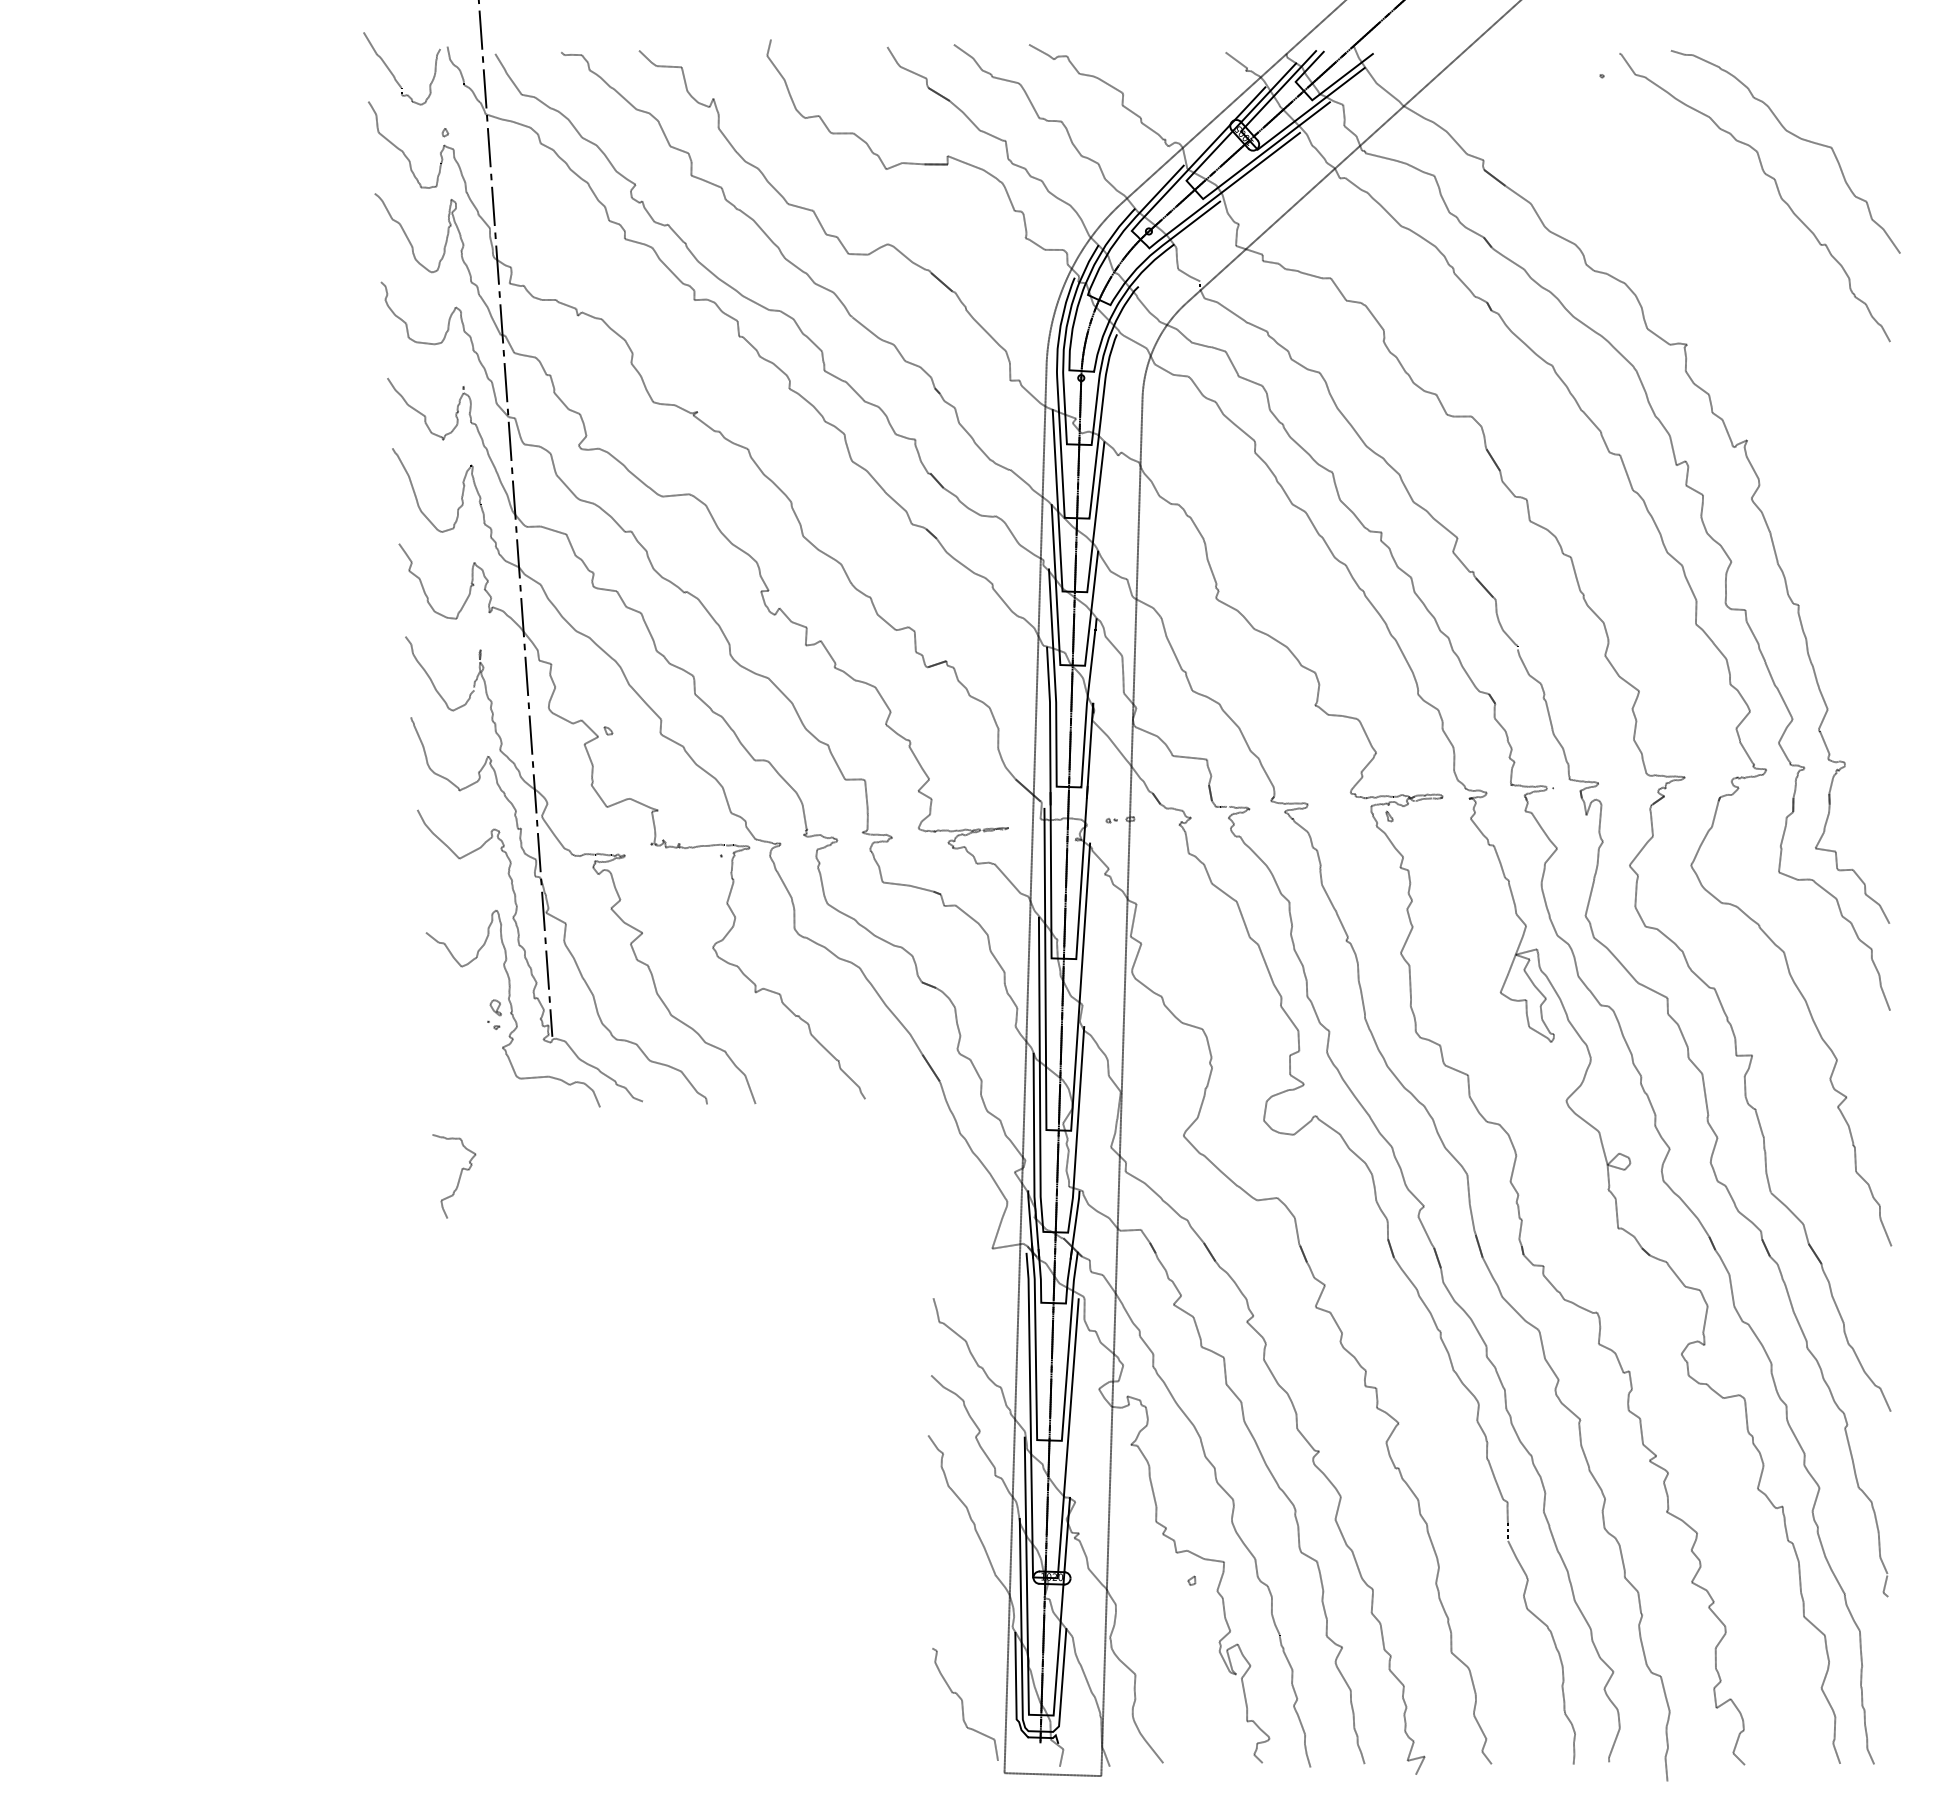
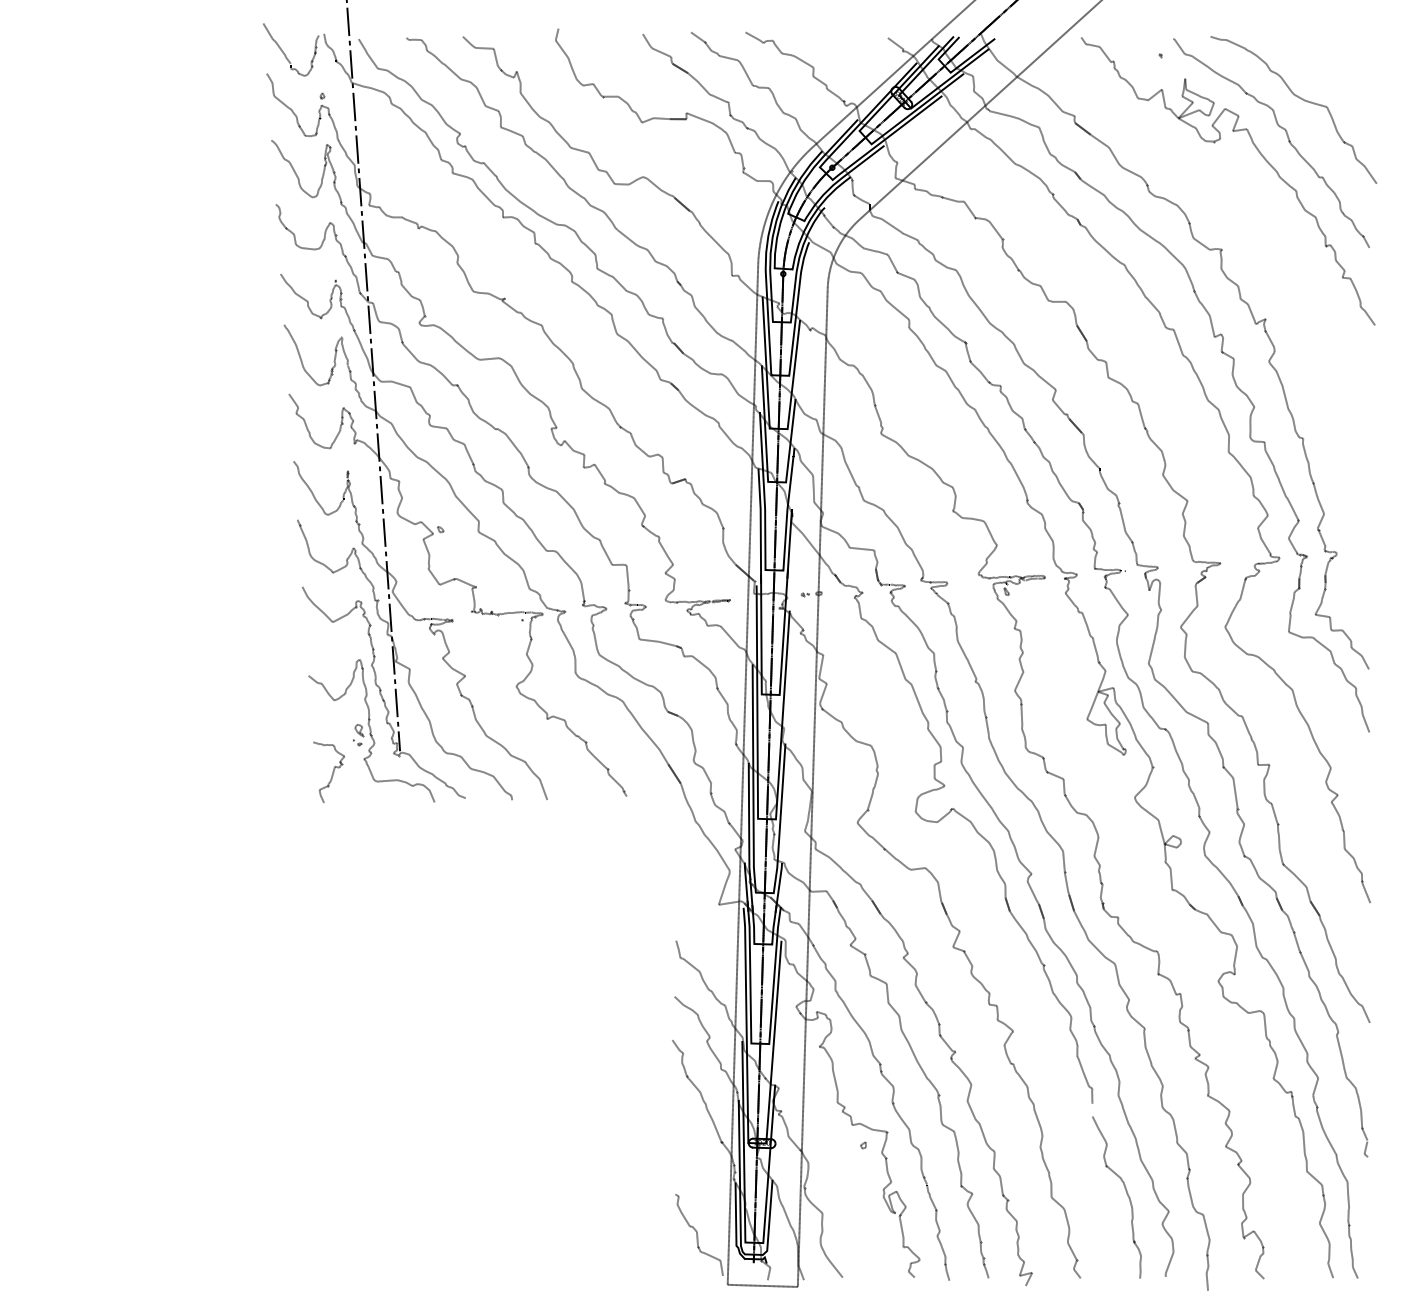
part: (1676, 198) -> (1214, 143), added
curve: (459, 1175) -> (332, 771), moved

